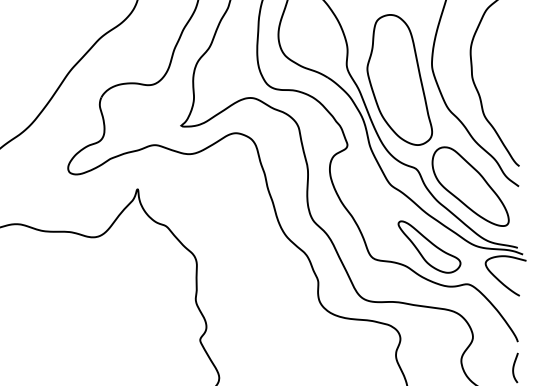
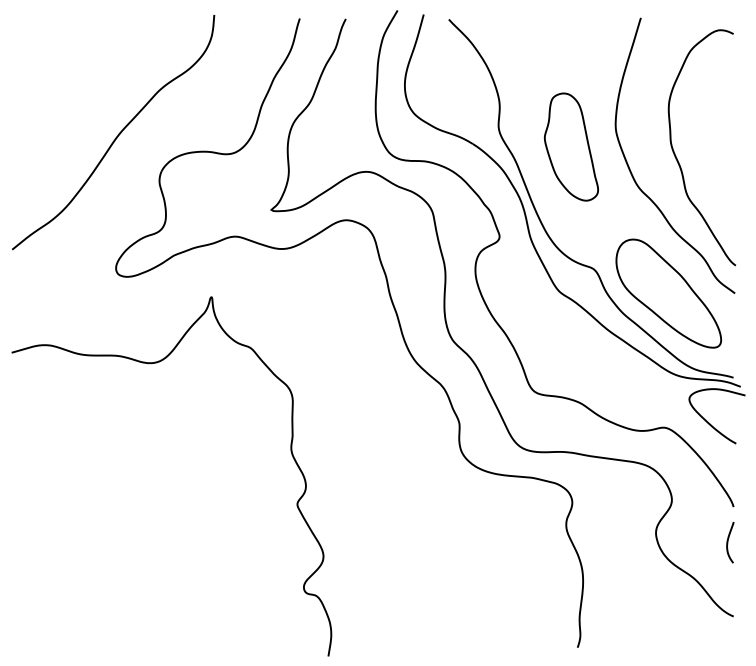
part: (399, 79) -> (571, 146), size x0.6
part: (428, 247) -> (611, 376), removed

